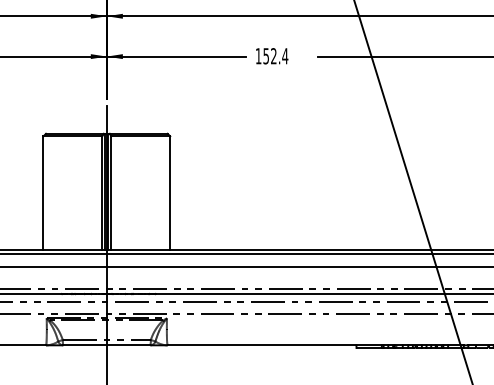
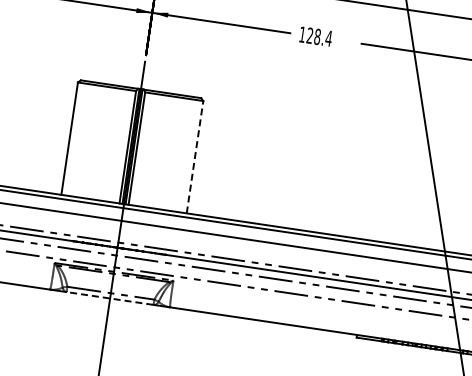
text: (269, 56) -> (313, 36), 152.4 -> 128.4
line: (170, 193) -> (195, 157), solid -> dashed
line: (106, 345) -> (109, 298), solid -> dashed

